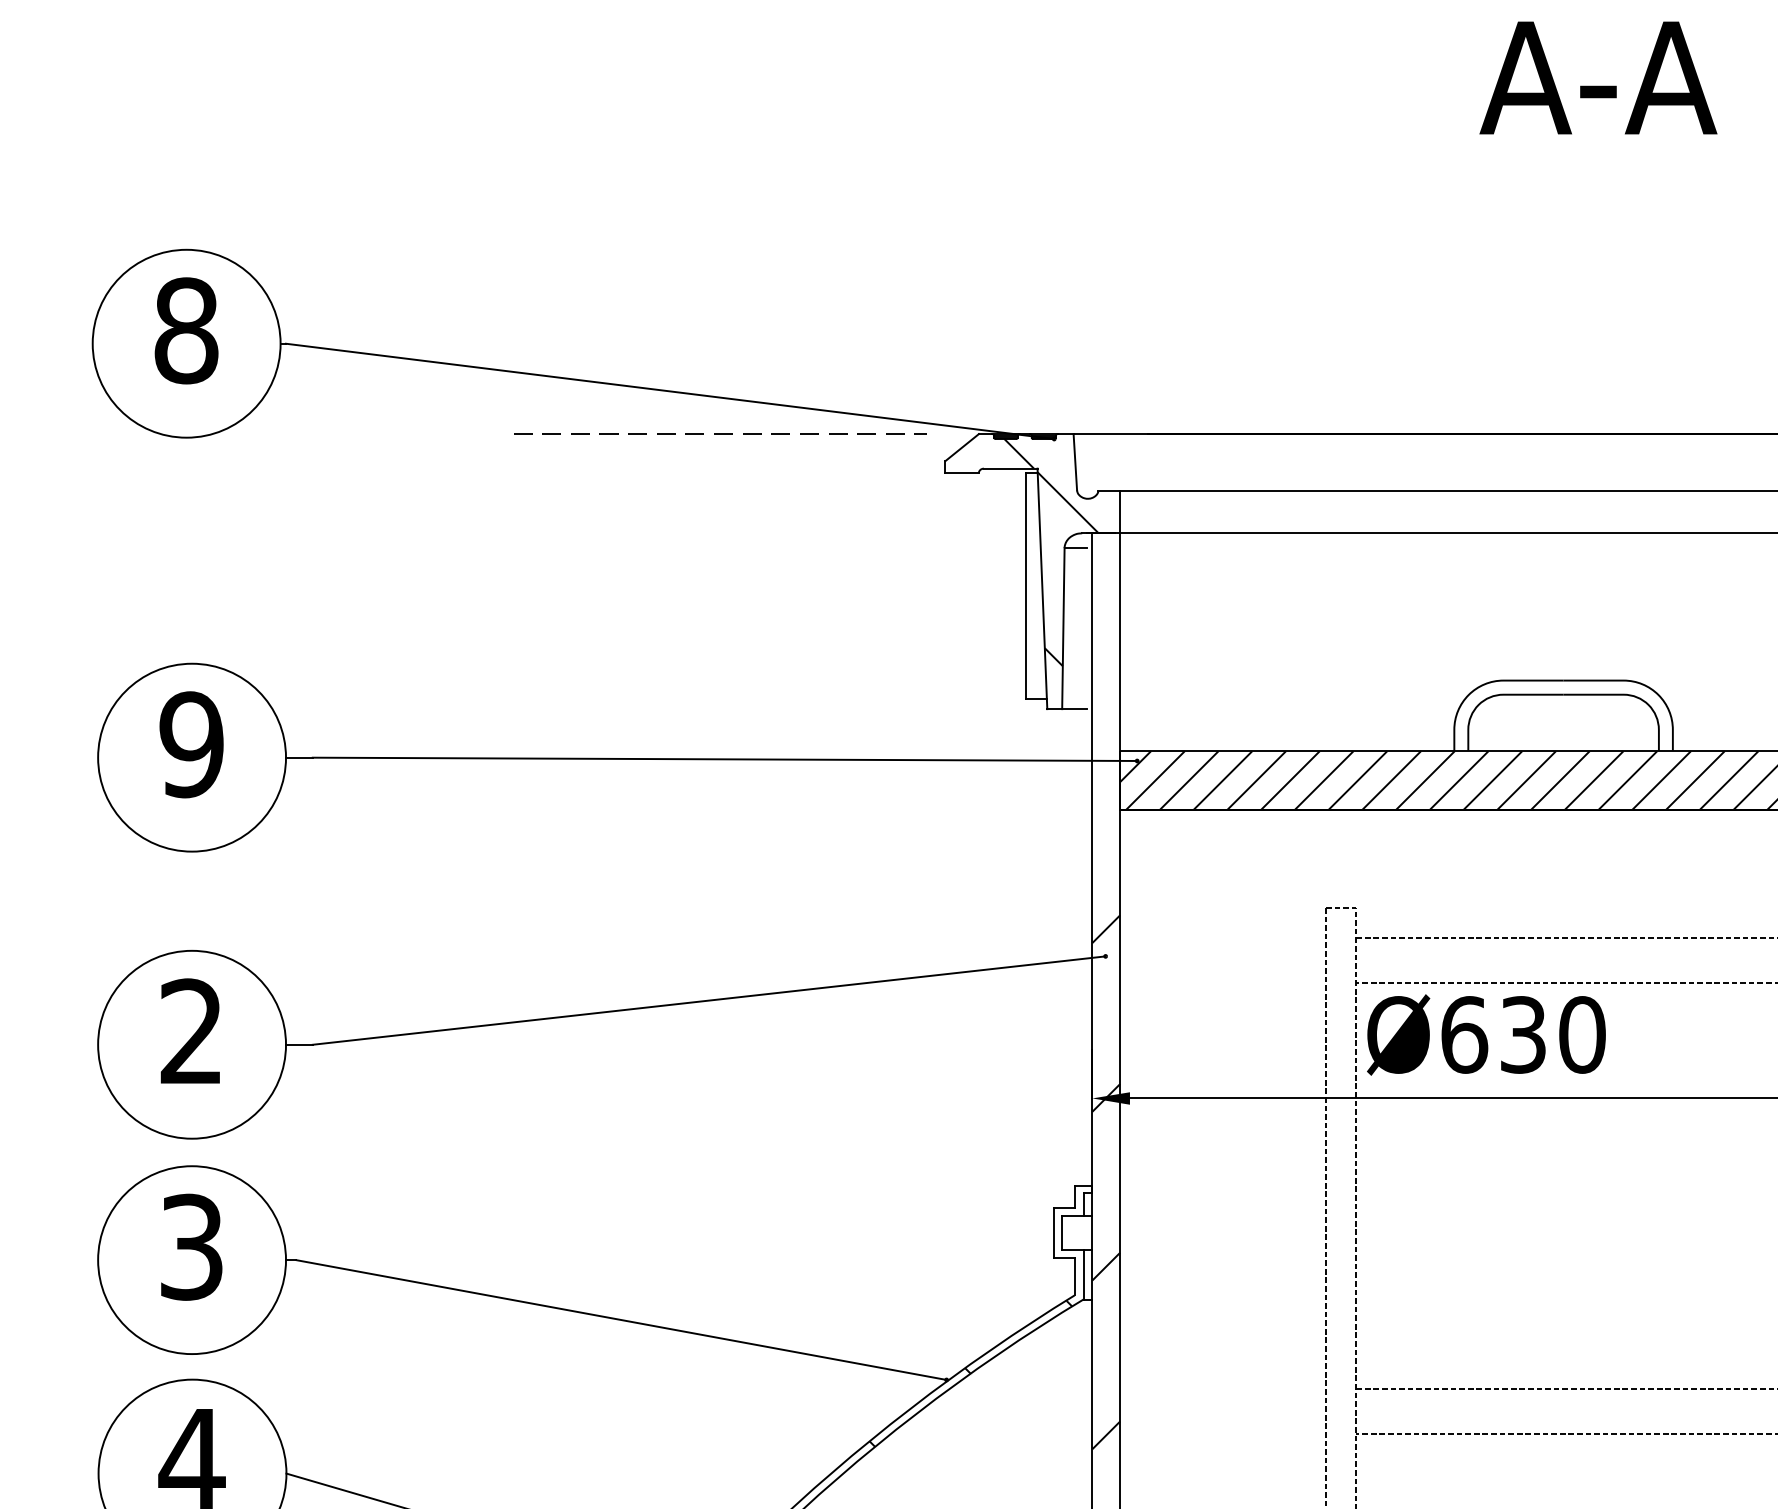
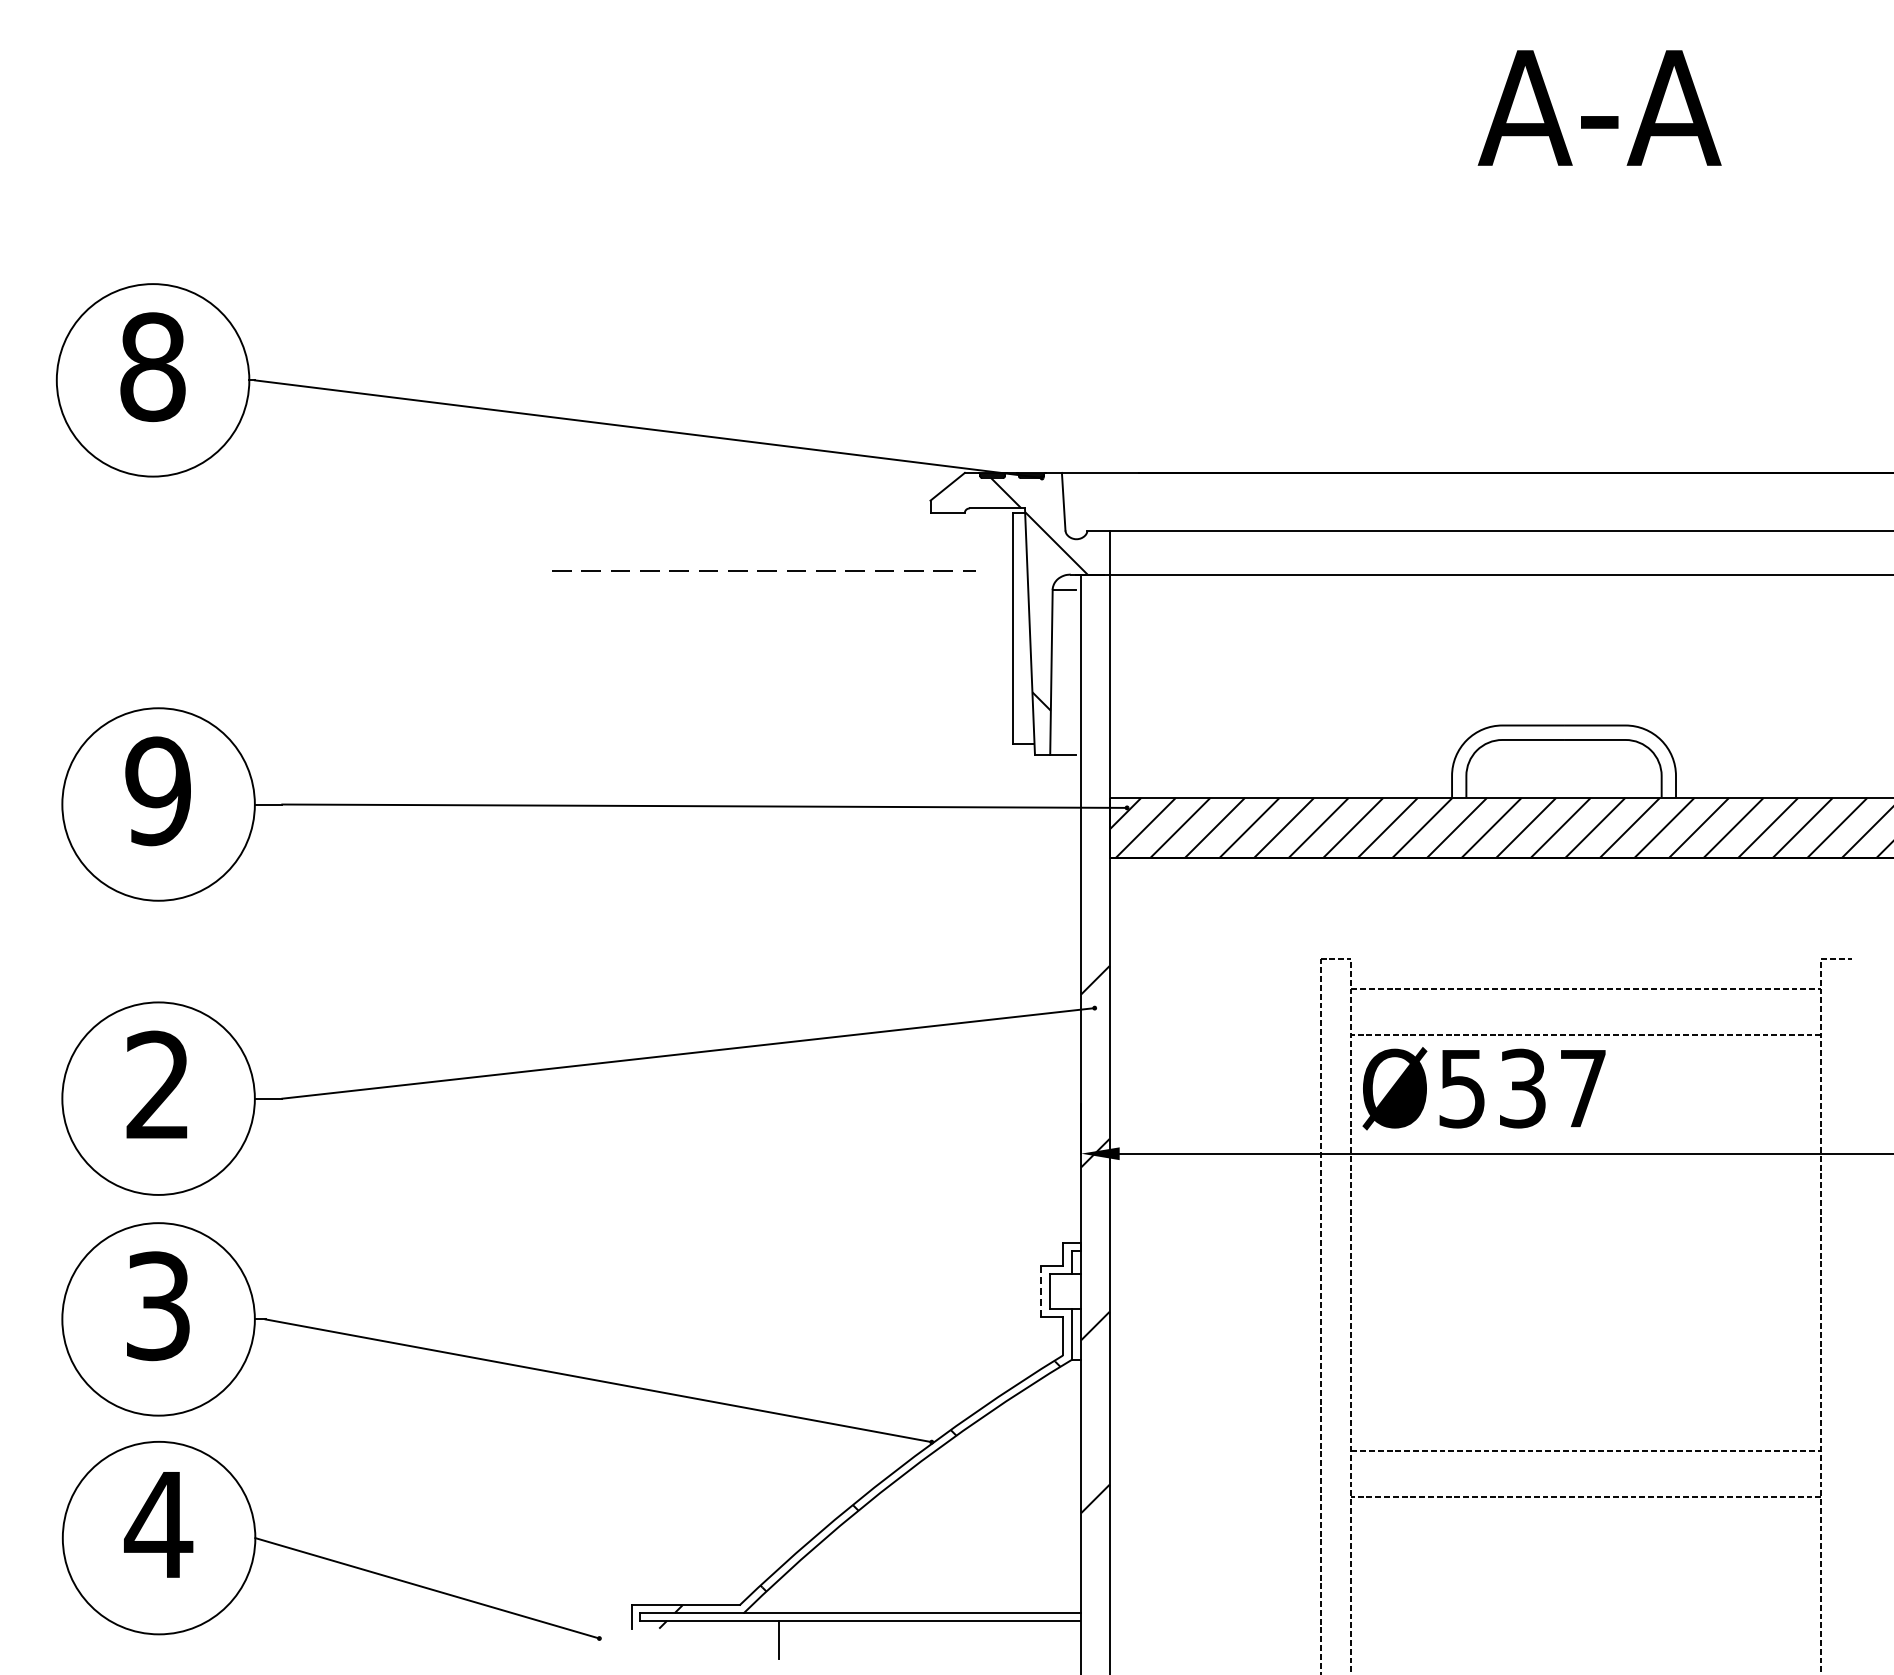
line: (719, 433) -> (763, 570), moved
text: (1524, 1034) -> (1523, 1088), Ø630 -> Ø537
line: (1053, 1232) -> (1041, 1291), solid -> dashed

